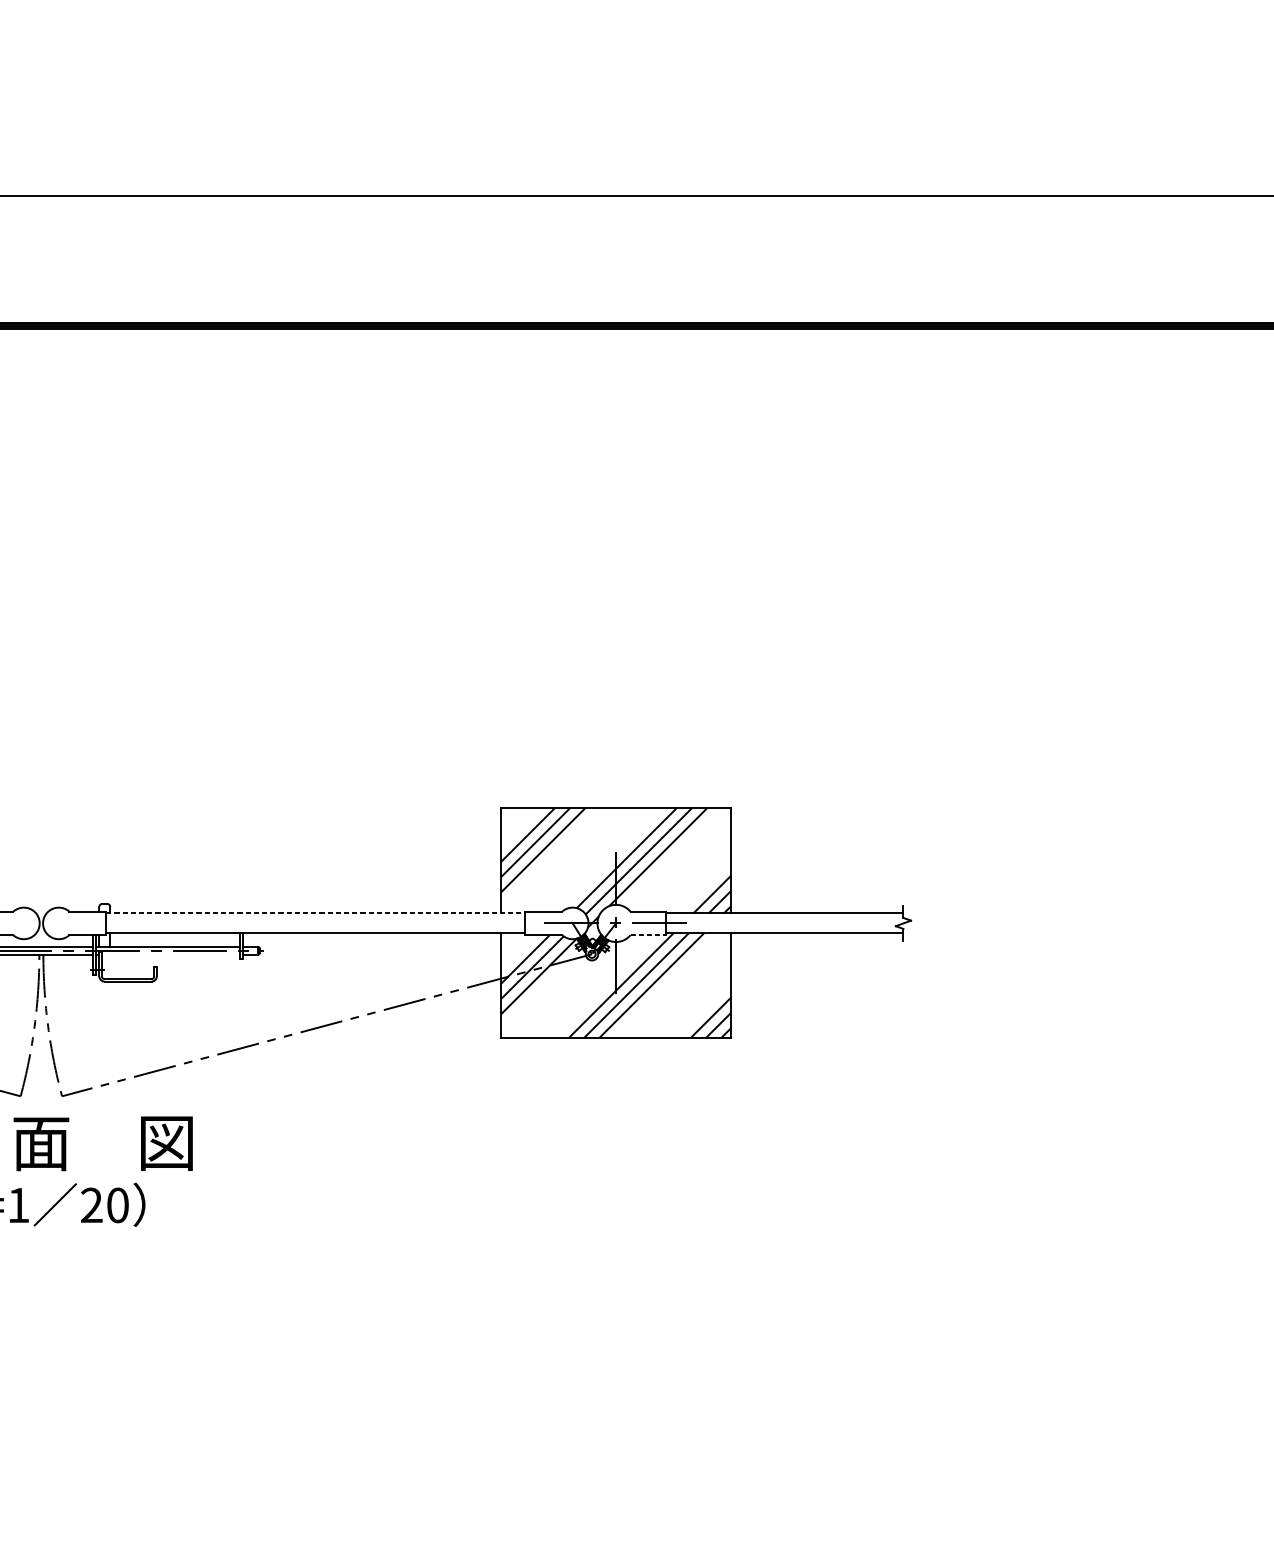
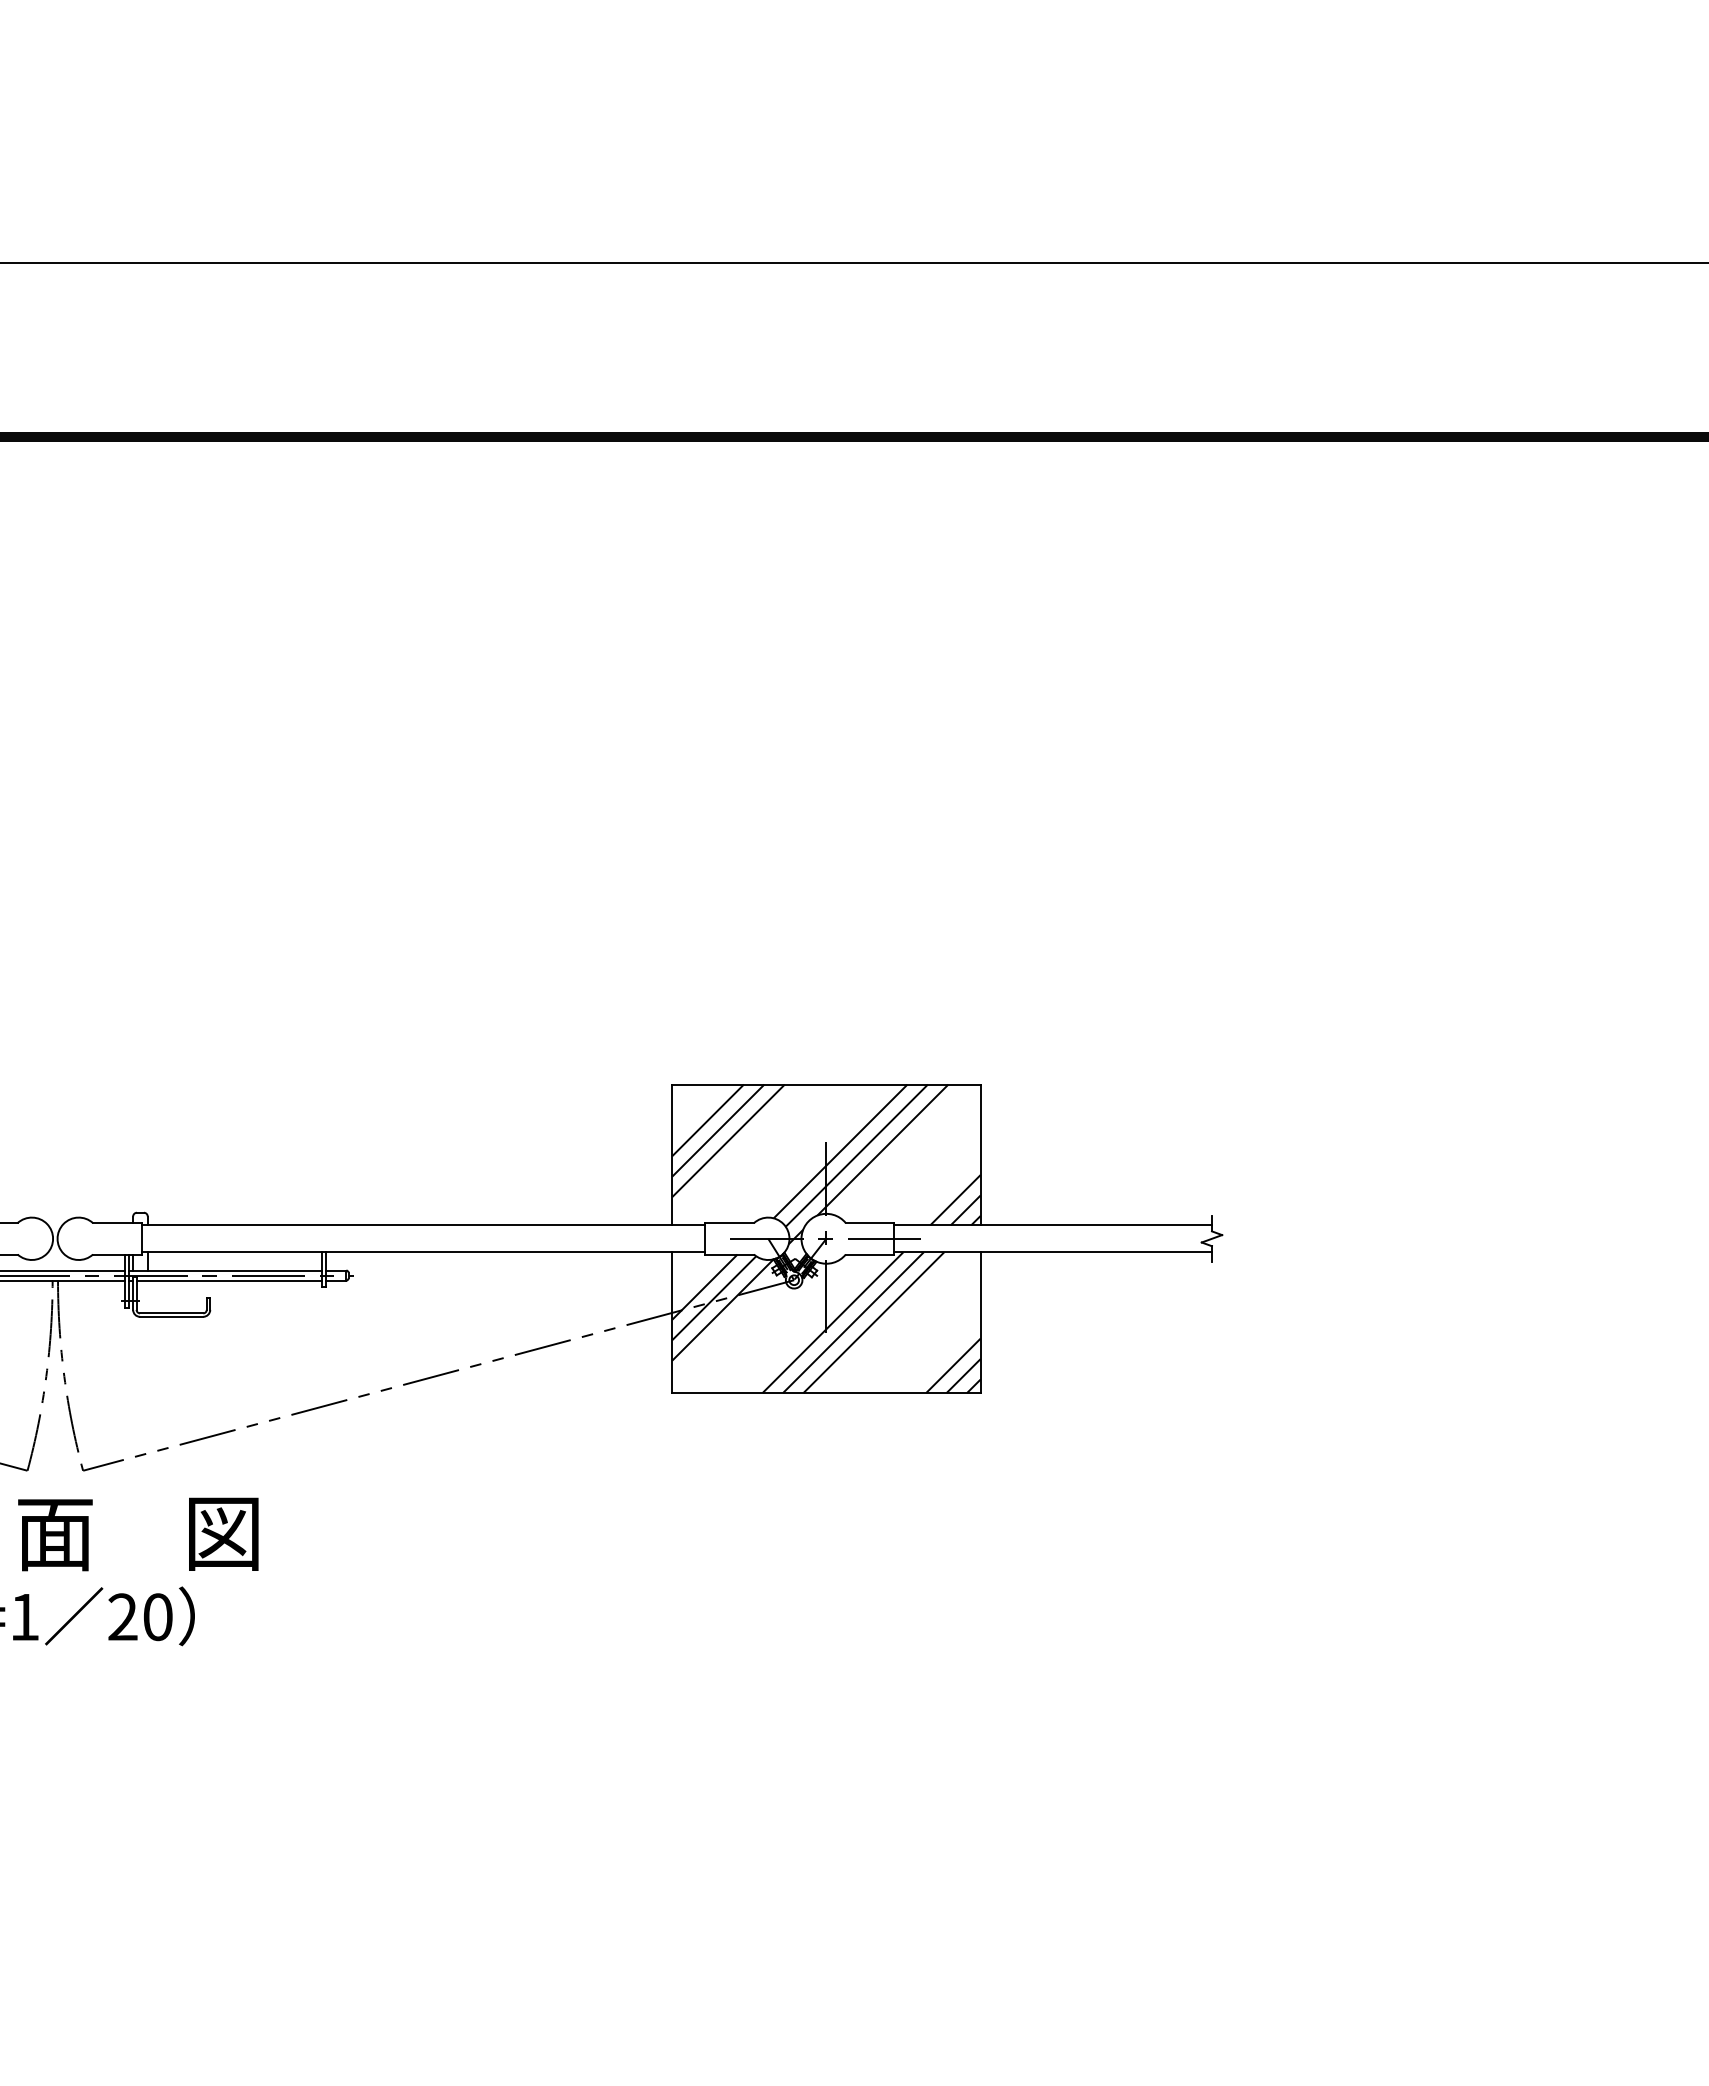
line: (316, 913) -> (424, 1225), dashed -> solid
line: (648, 935) -> (870, 1254), dashed -> solid
line: (171, 954) -> (229, 1280), added

